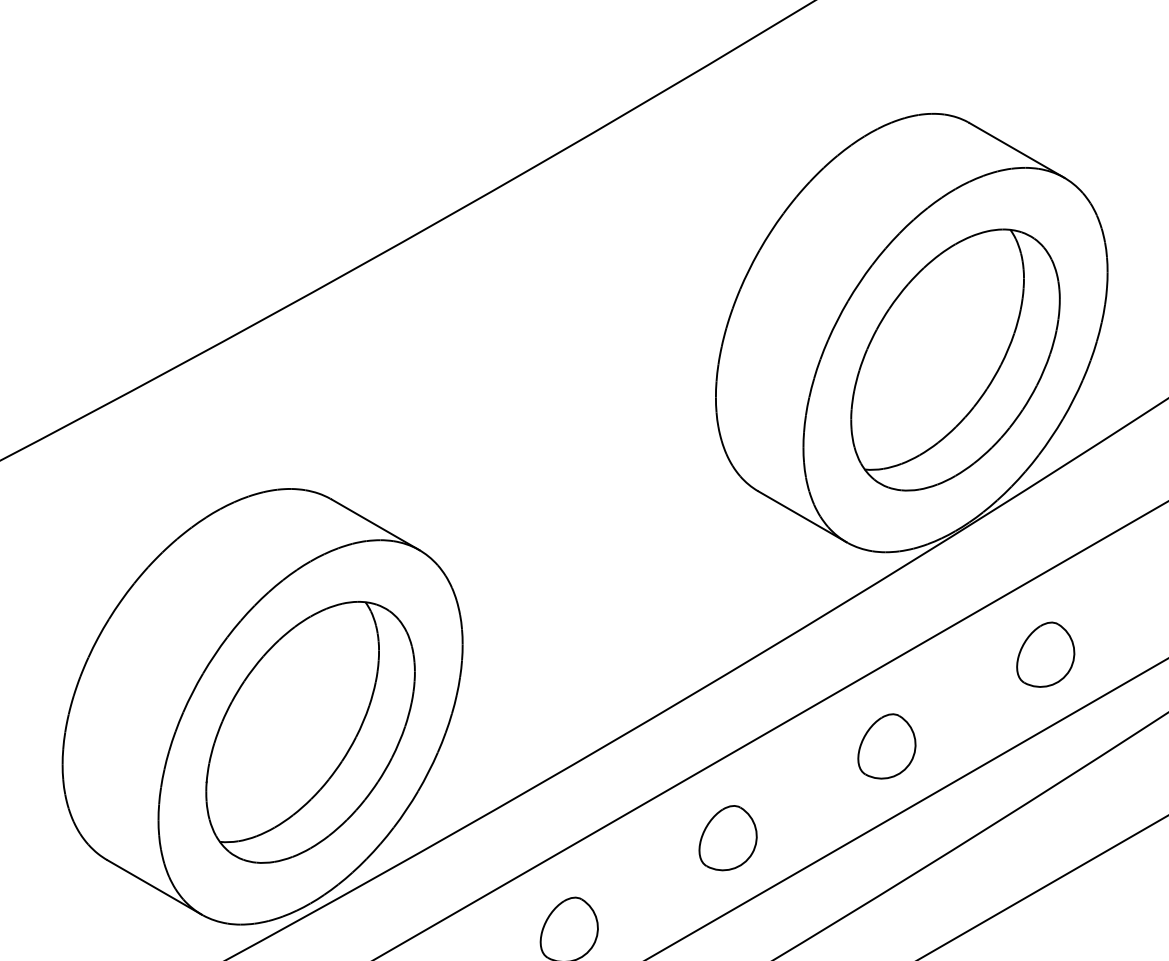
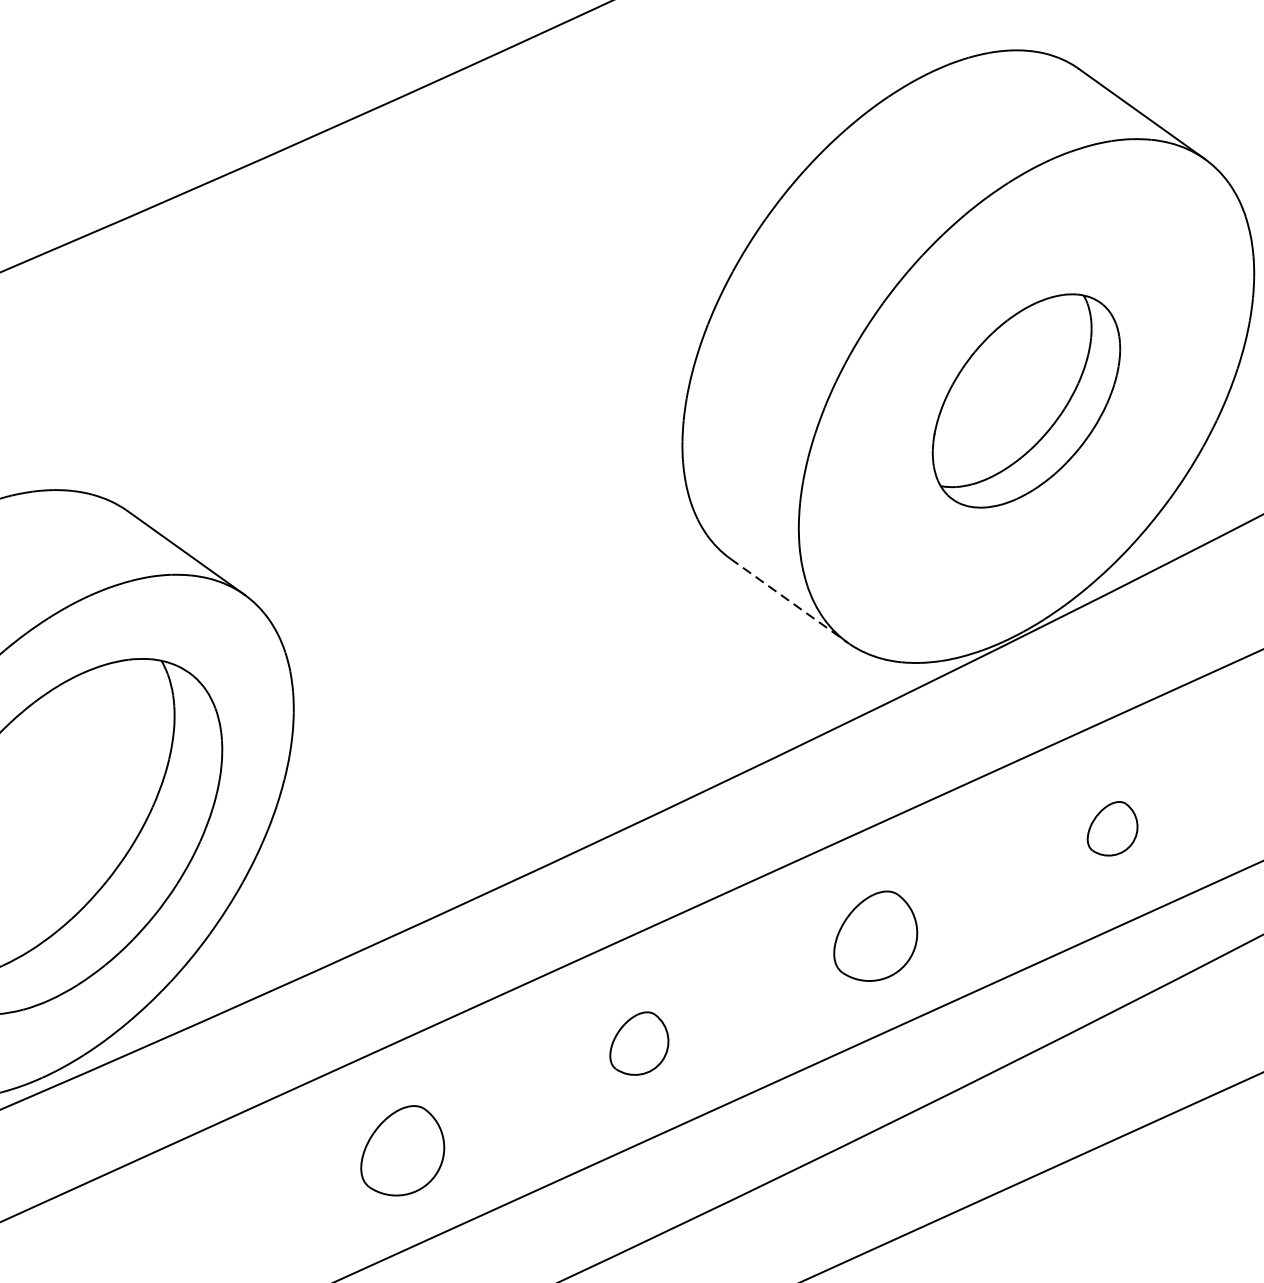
part: (955, 359) -> (1026, 400), size x0.6
line: (802, 516) -> (789, 600), solid -> dashed
part: (1045, 654) -> (1112, 828), size x0.6
part: (727, 838) -> (639, 1043), size x0.7

